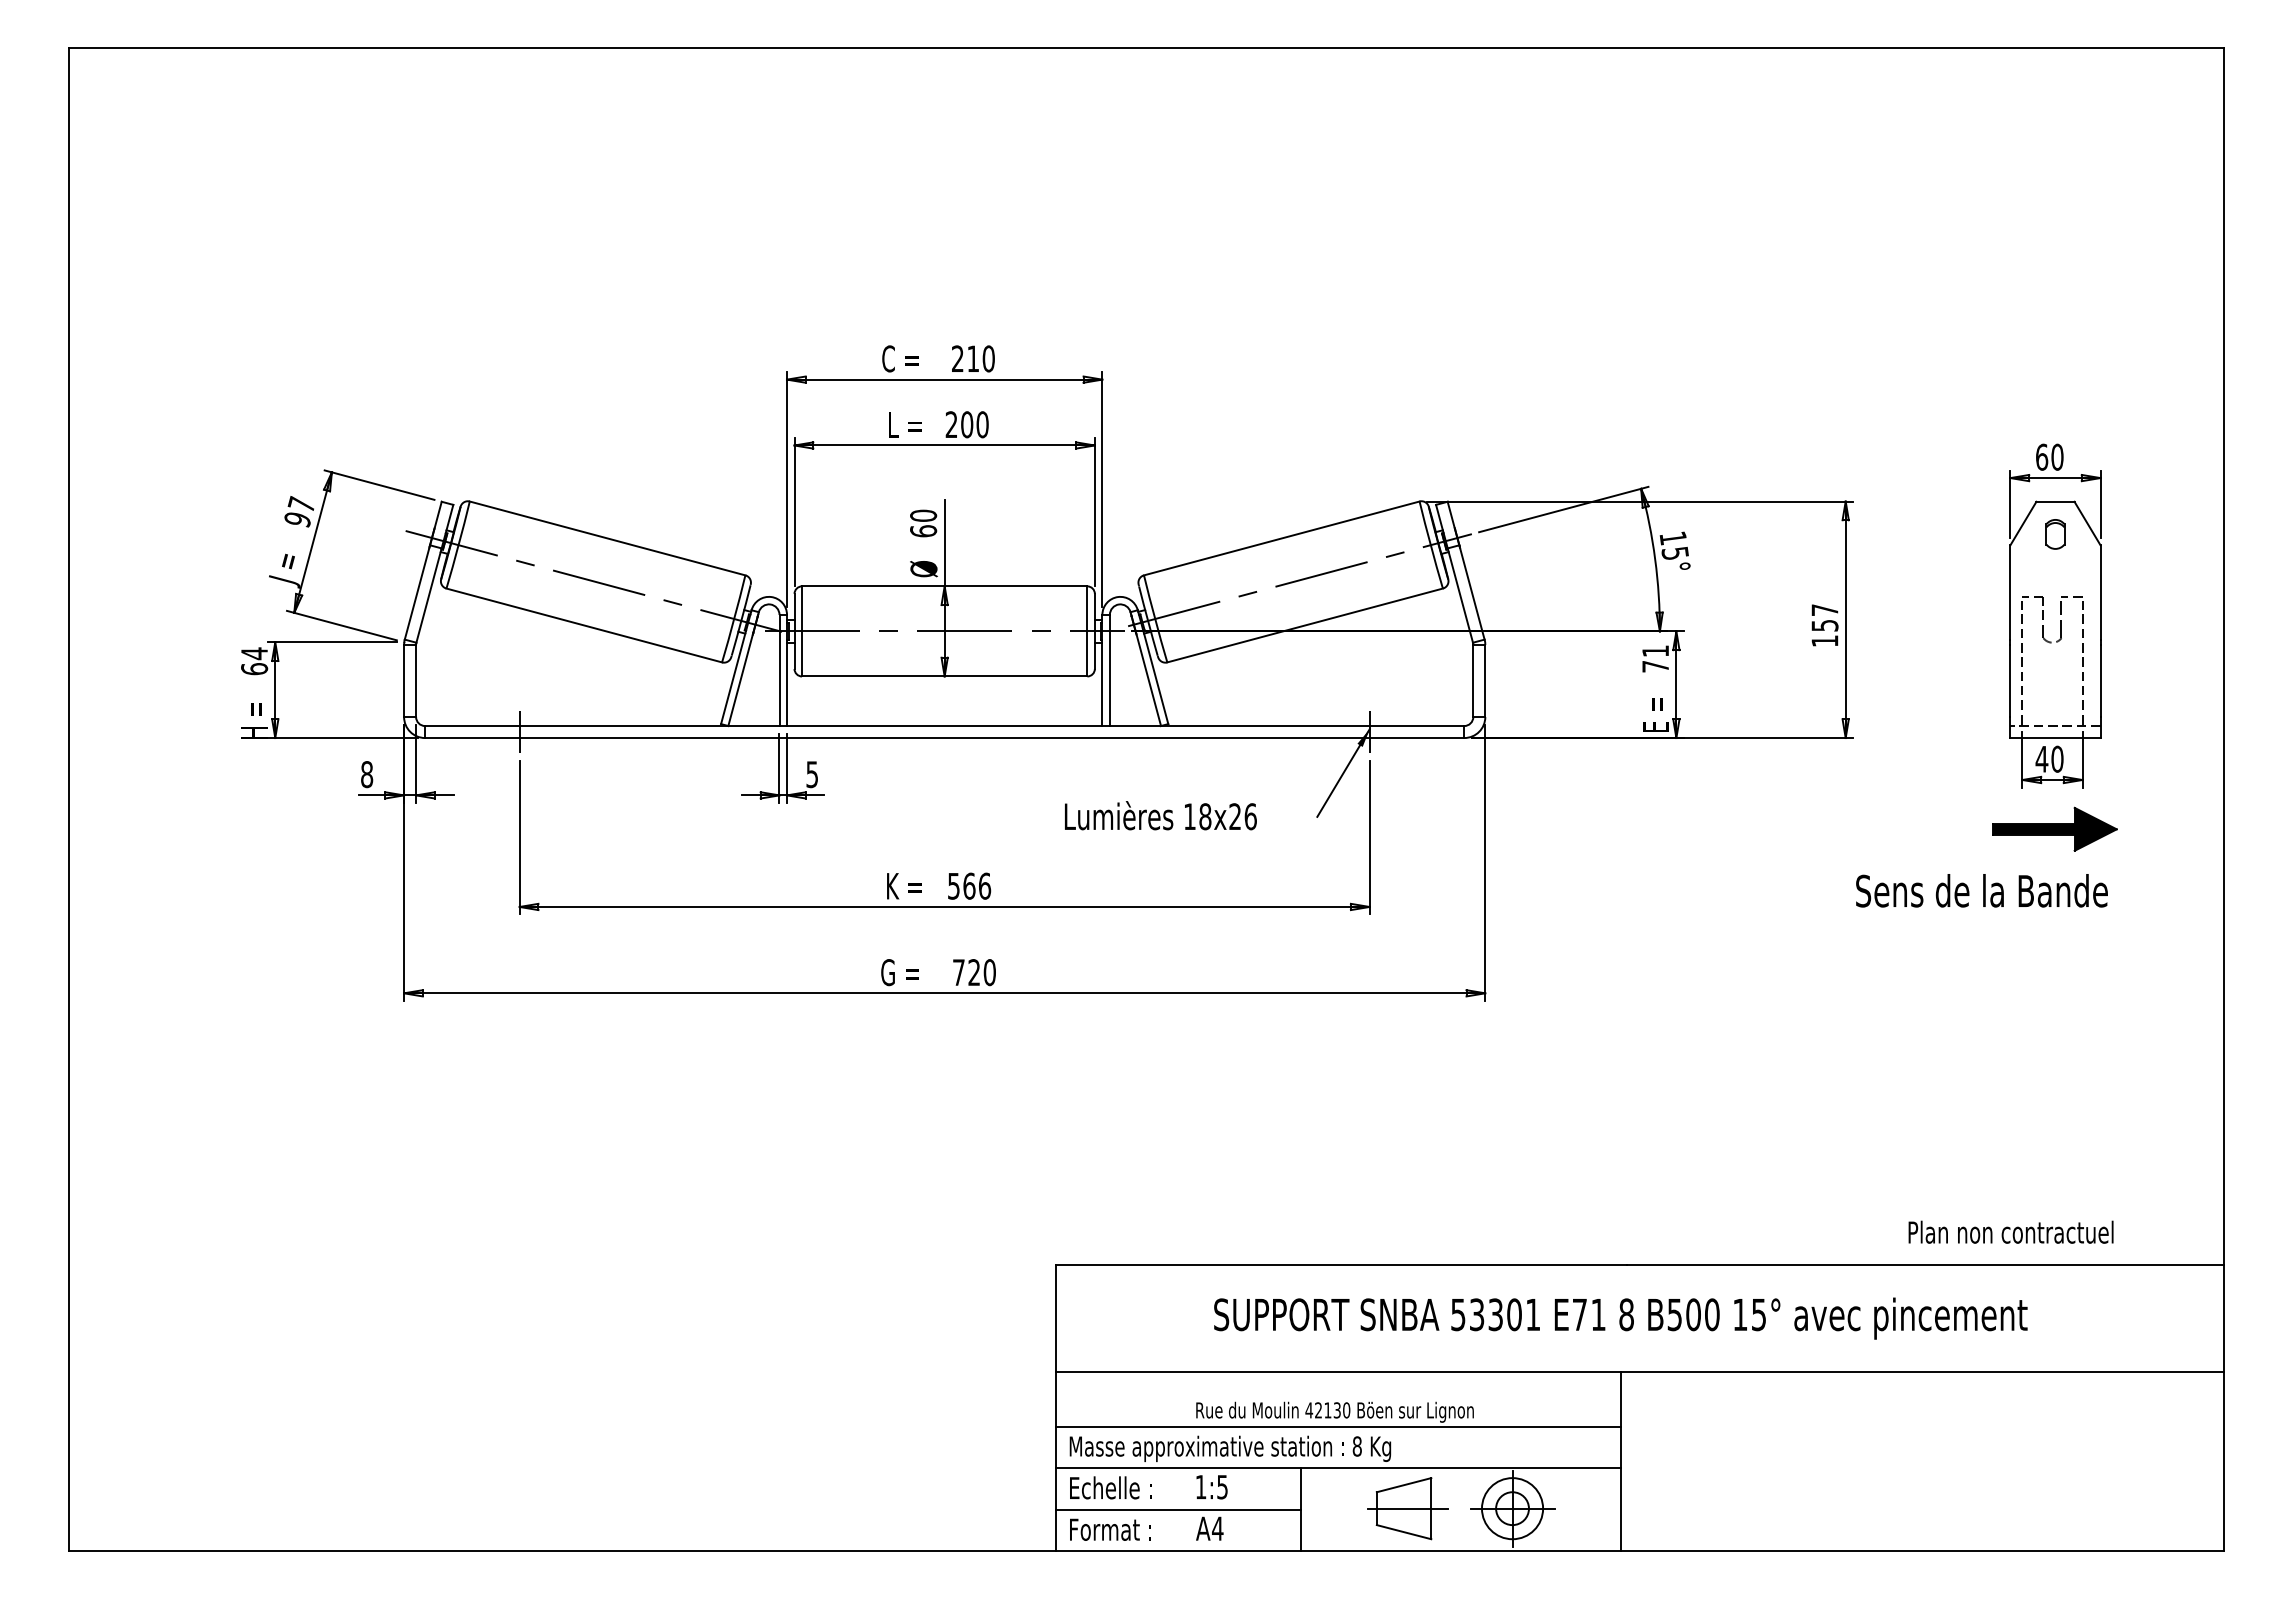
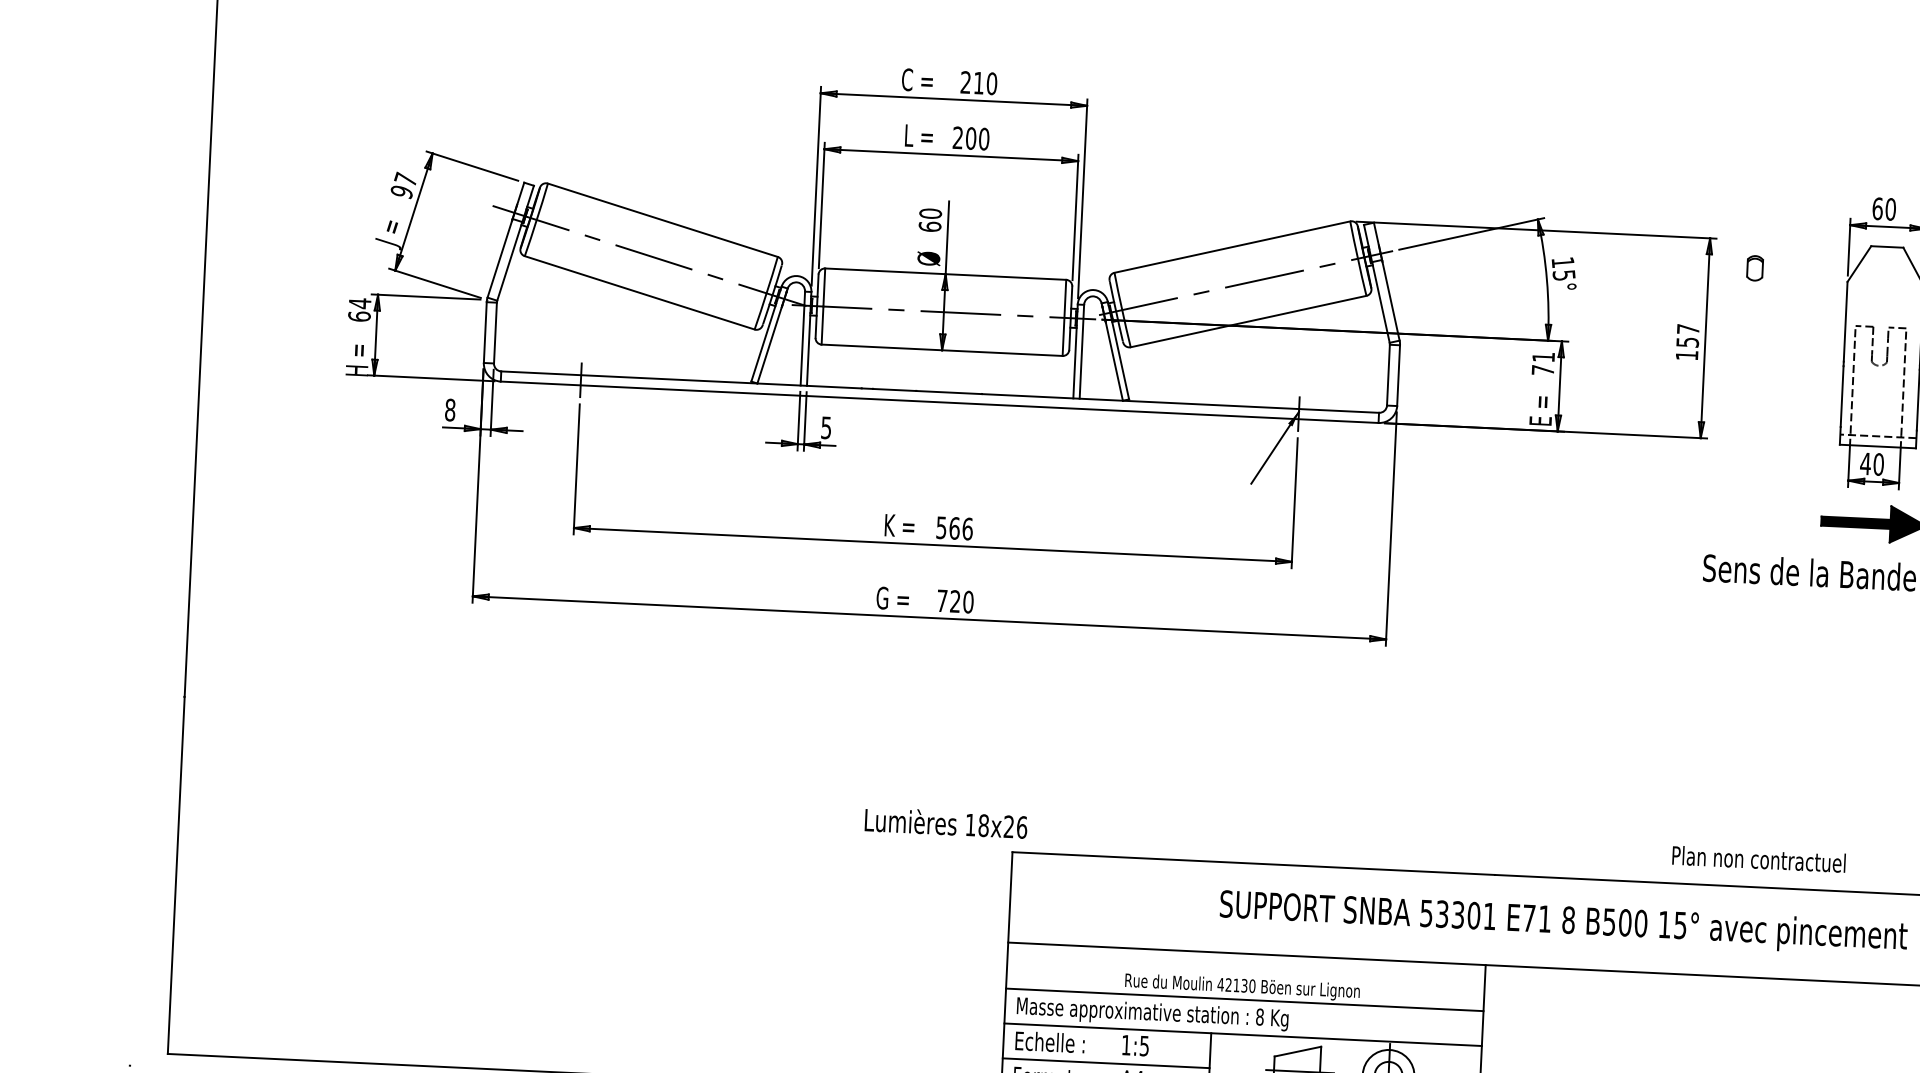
part: (2055, 534) -> (1755, 268), moved
text: (1160, 815) -> (945, 822), moved
text: (2010, 1231) -> (1758, 858), moved
text: (1620, 1318) -> (1563, 923), moved

